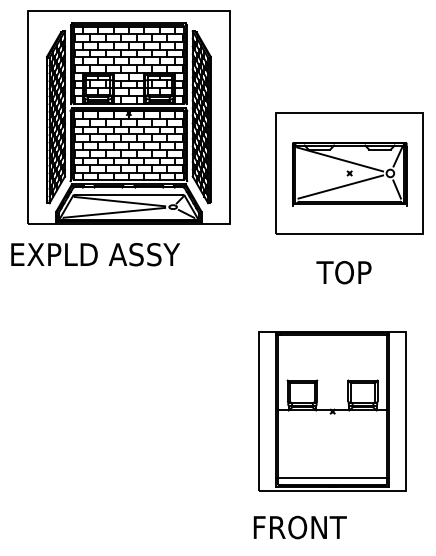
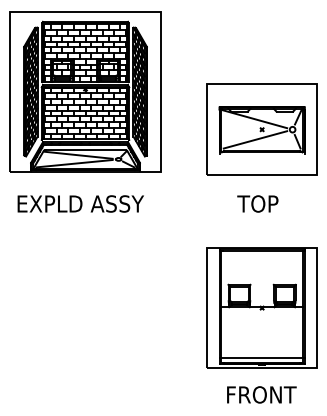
part: (128, 117) -> (85, 92), moved
text: (95, 254) -> (80, 203), moved
part: (332, 411) -> (261, 307), moved
text: (299, 527) -> (261, 394), moved

